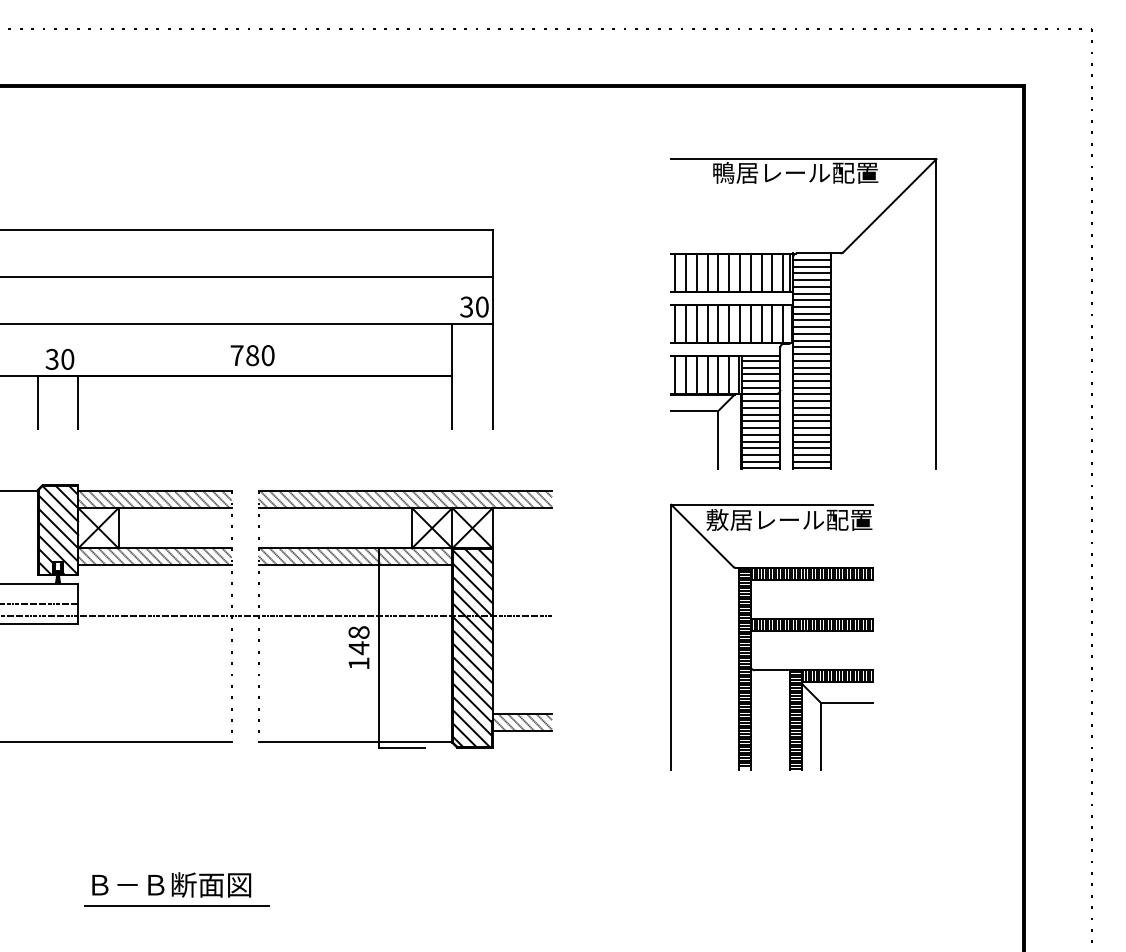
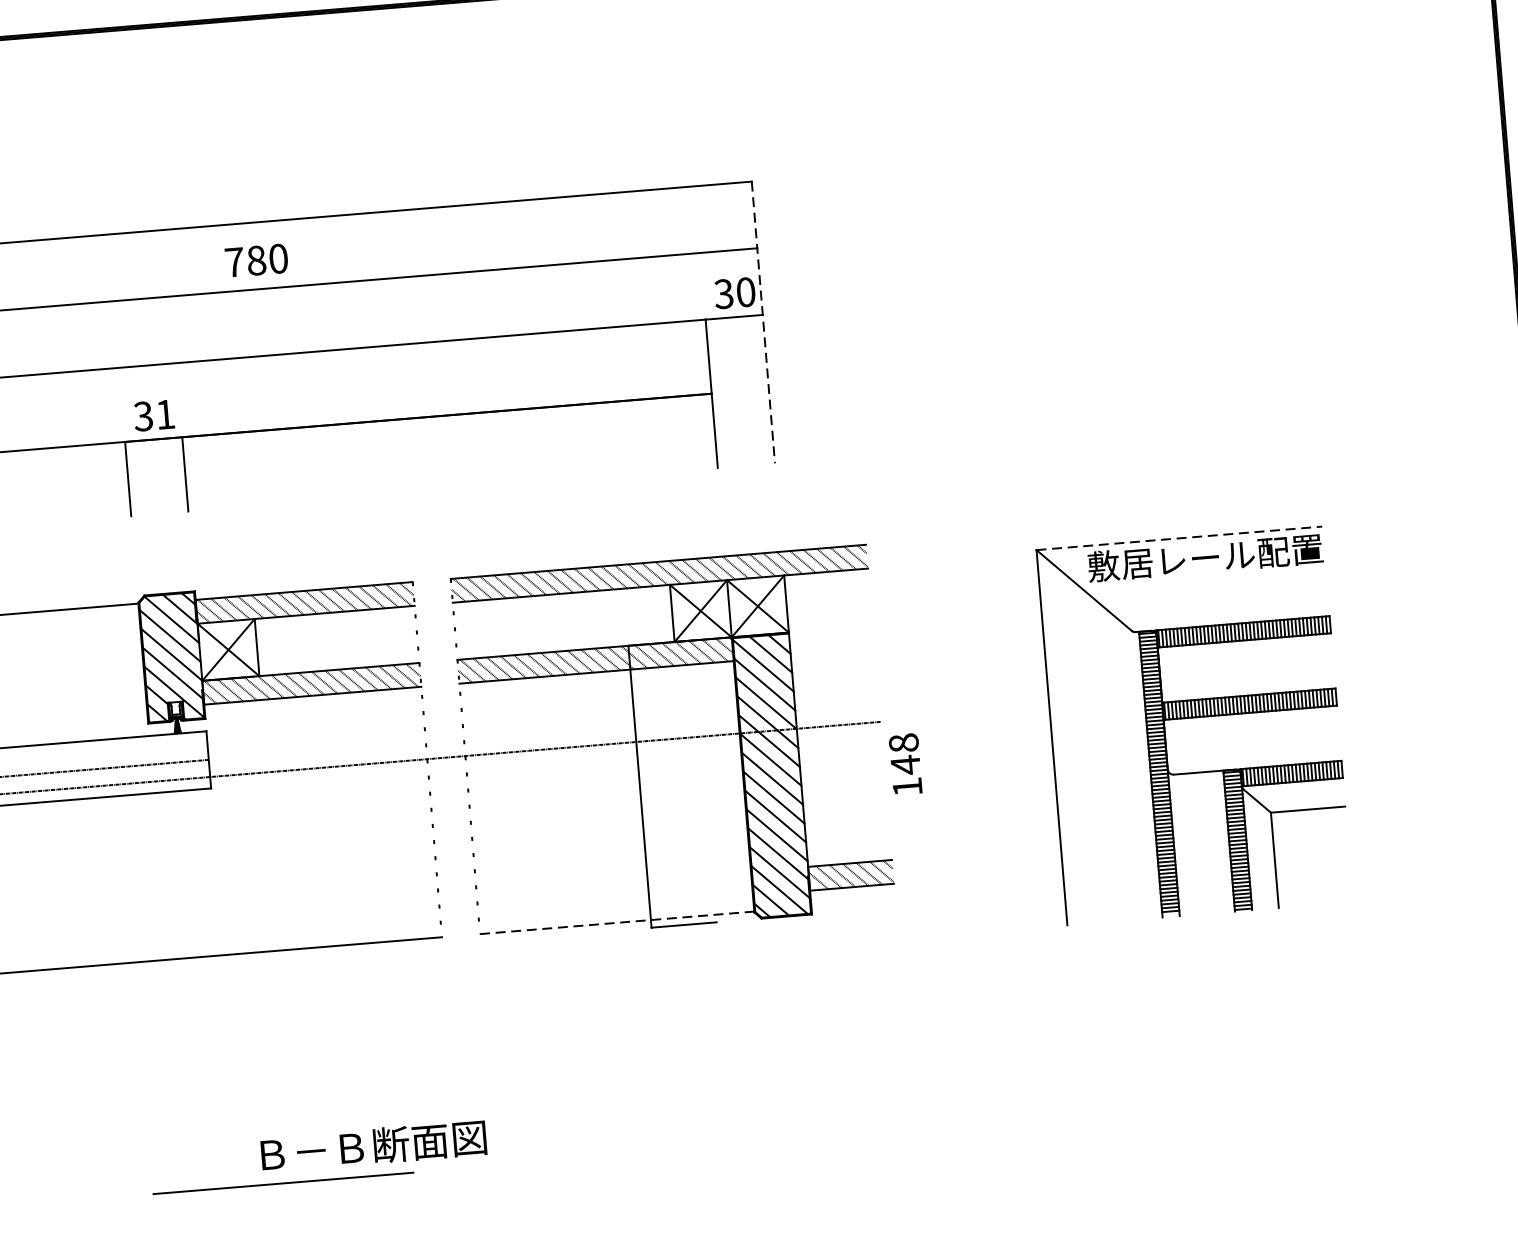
part: (803, 313) -> (1201, 264), removed
line: (492, 329) -> (763, 322), solid -> dashed
text: (252, 355) -> (256, 260), moved
text: (67, 358) -> (165, 413), 30 -> 31
line: (772, 504) -> (1179, 537), solid -> dashed
text: (358, 647) -> (904, 764), moved
line: (355, 742) -> (617, 923), solid -> dashed
line: (176, 905) -> (282, 1183), moved

